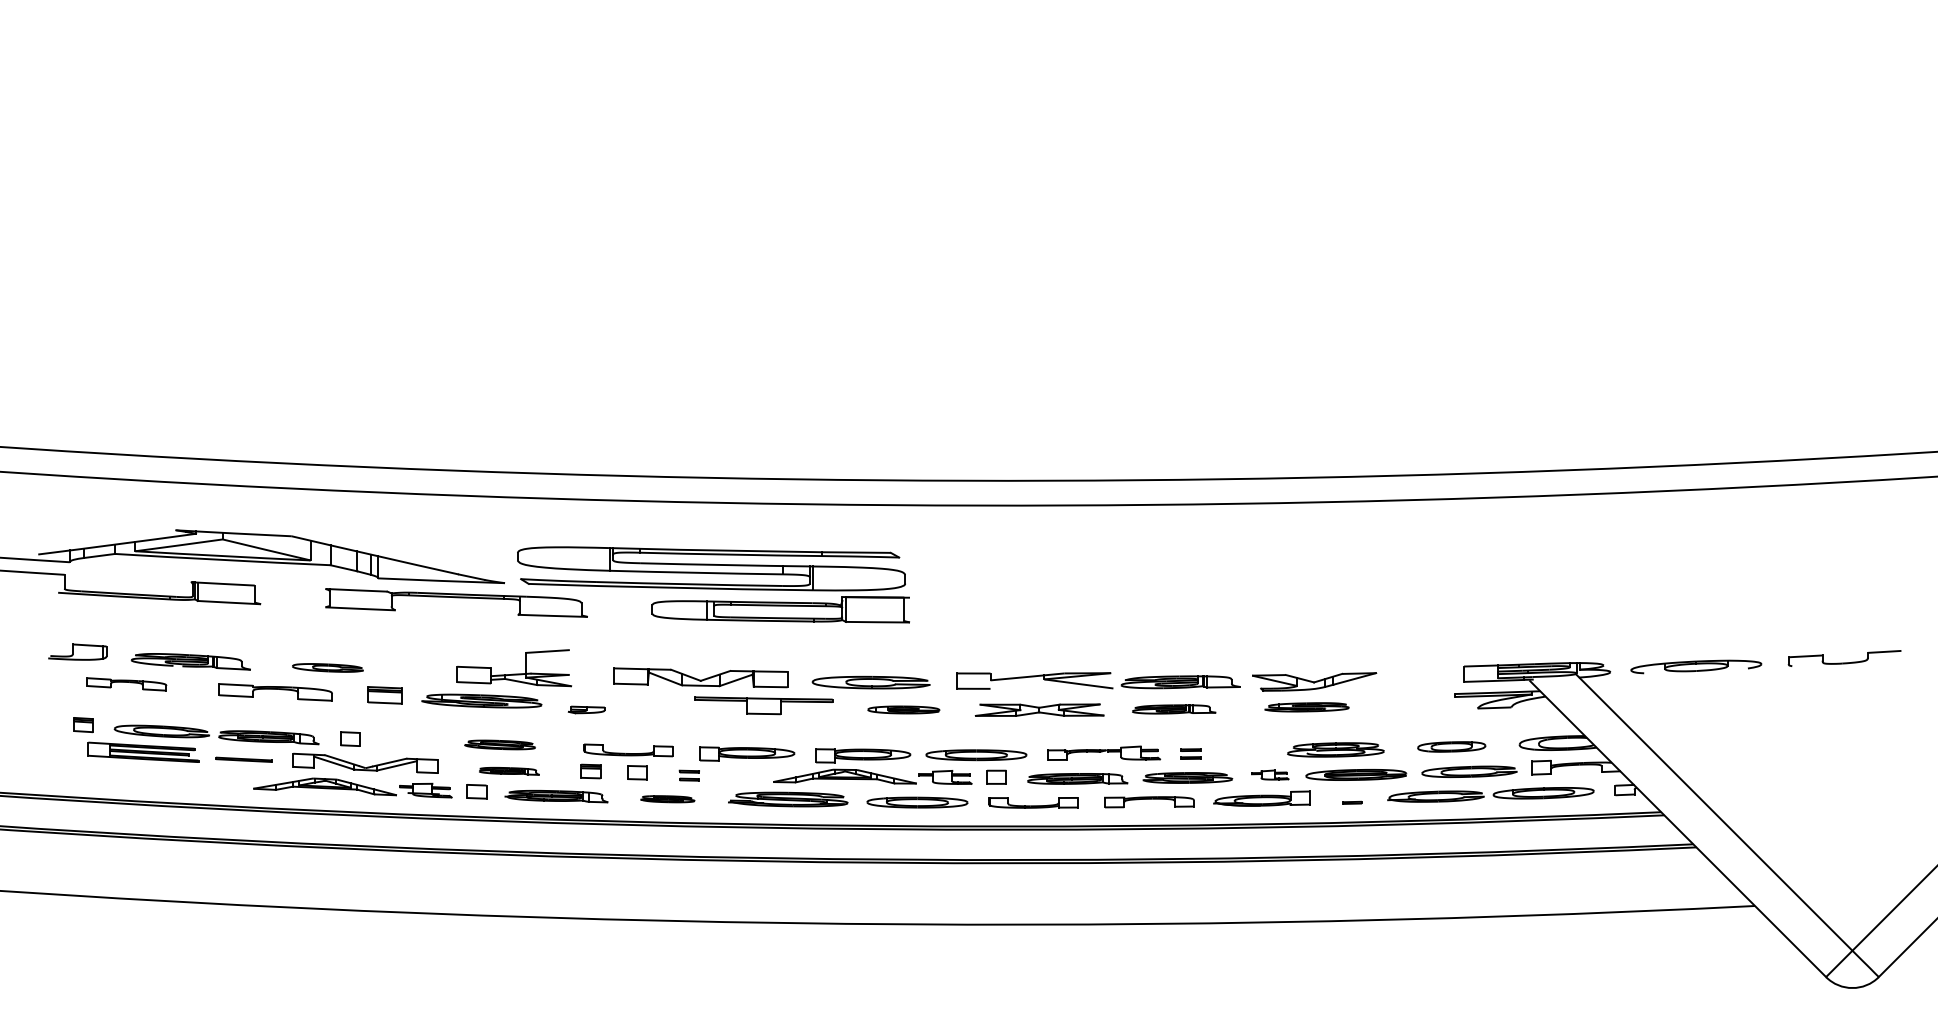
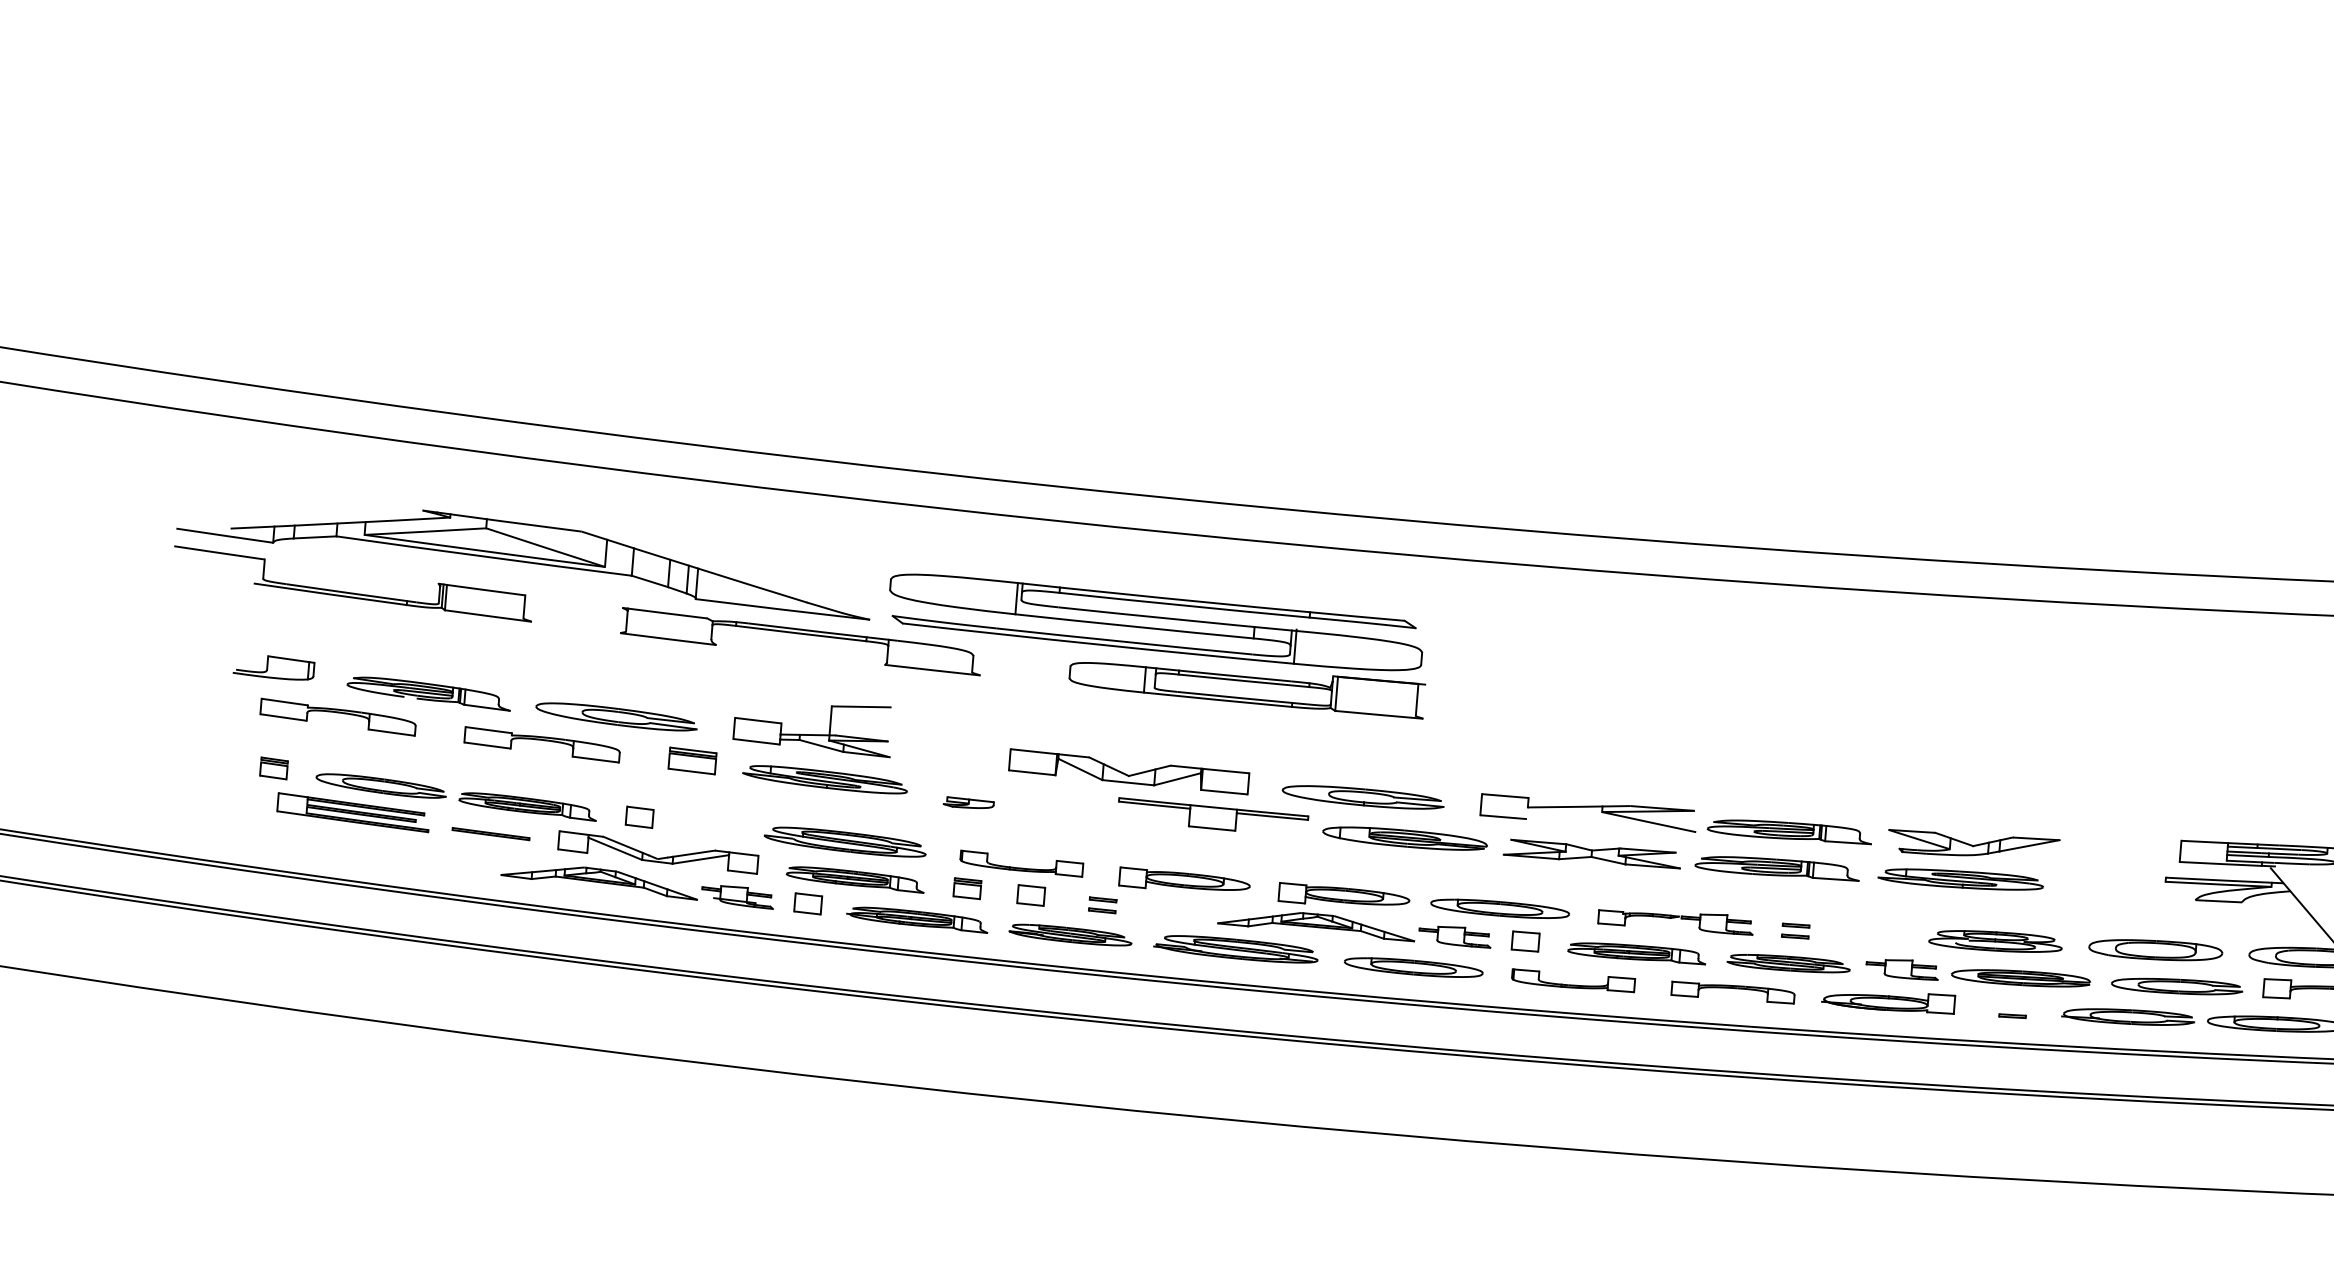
part: (327, 667) -> (616, 716), size x1.67
part: (514, 668) -> (813, 726), moved
part: (126, 684) -> (337, 717), size x1.43
part: (1306, 707) -> (1959, 879), size x1.43
part: (903, 709) -> (1404, 837), size x1.67
part: (1174, 709) -> (1777, 867), size x1.43
part: (499, 744) -> (844, 841), size x1.67
part: (1451, 746) -> (2155, 949), size x1.43
part: (509, 771) -> (855, 879), size x1.67
part: (1270, 774) -> (1902, 968), size x1.43
part: (667, 799) -> (1069, 935), size x1.67

